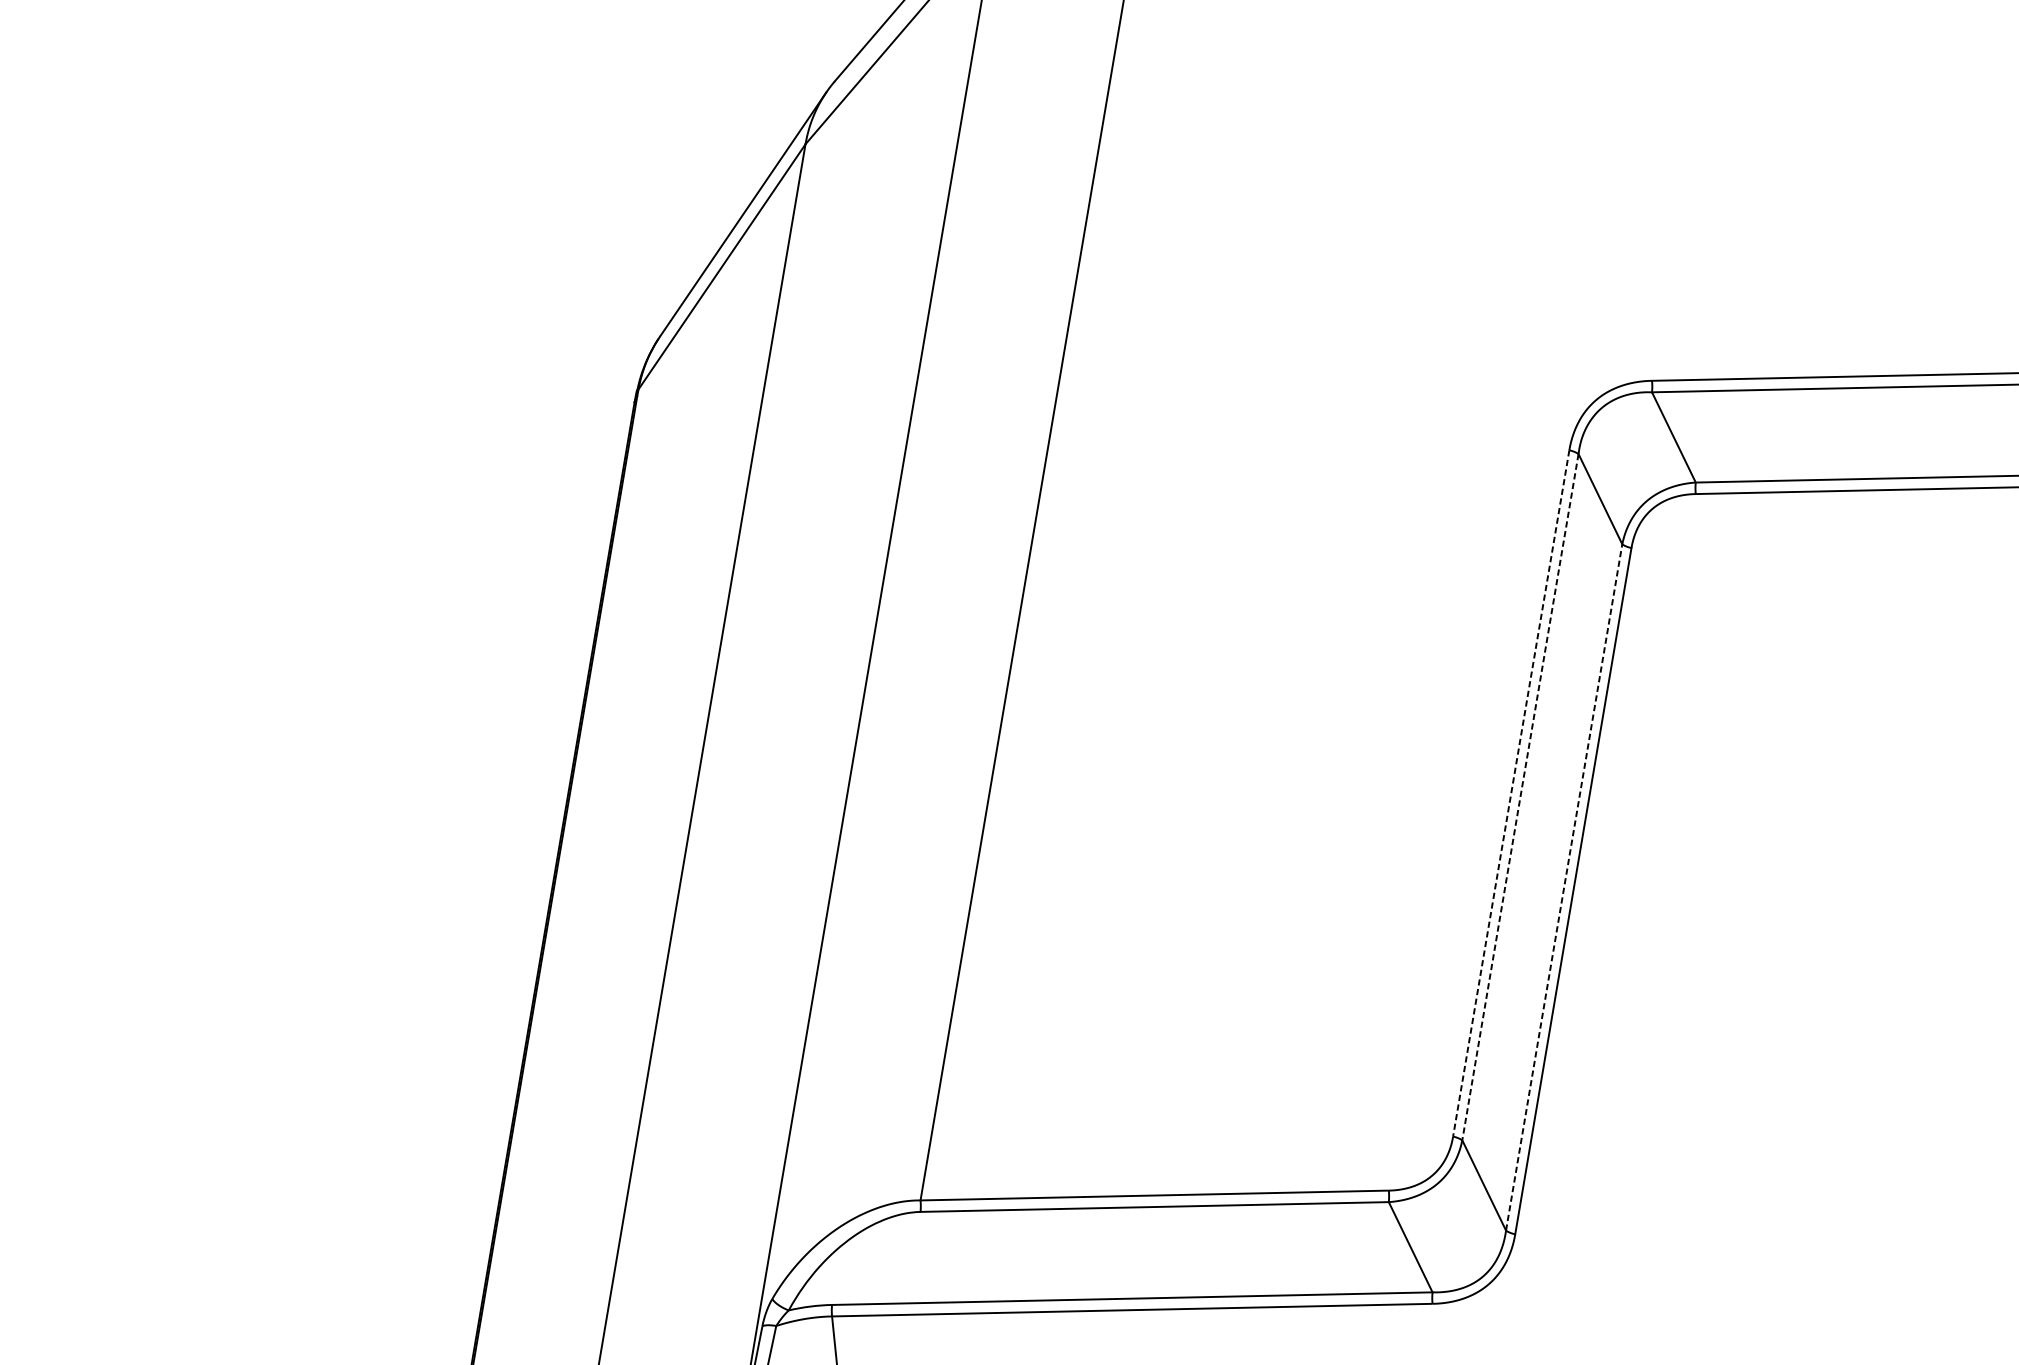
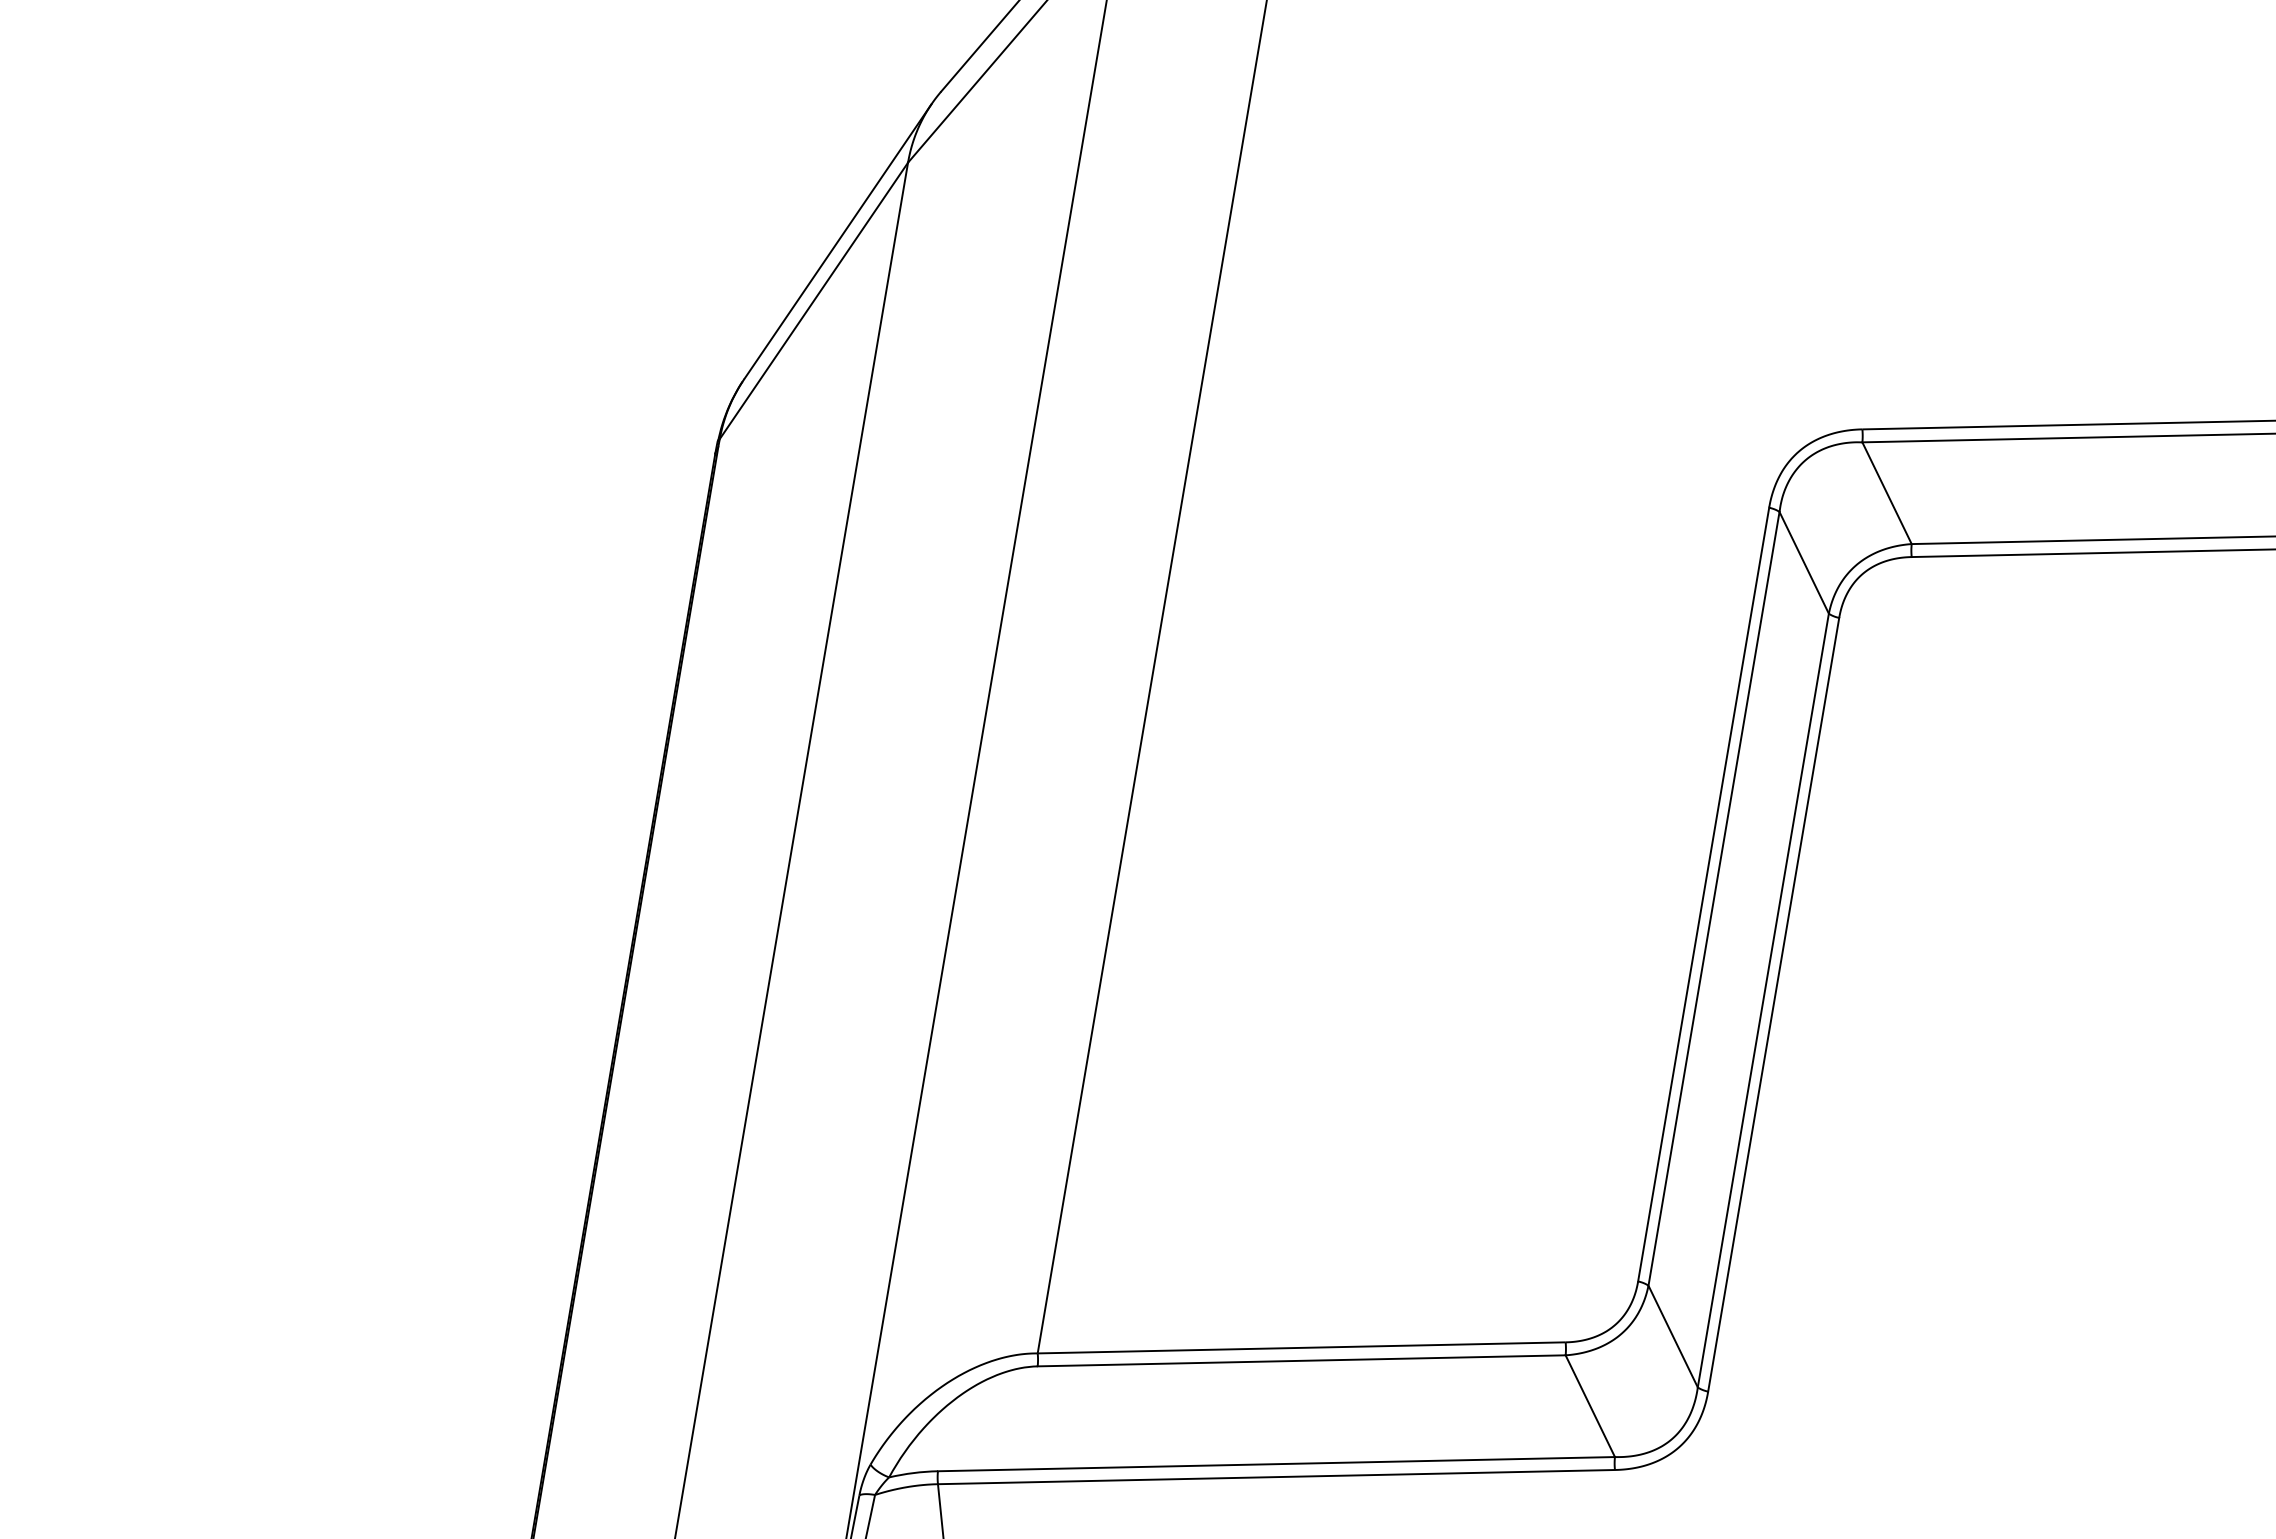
line: (1511, 794) -> (1703, 895), dashed -> solid
line: (1519, 797) -> (1713, 899), dashed -> solid
line: (1564, 887) -> (1763, 1000), dashed -> solid

